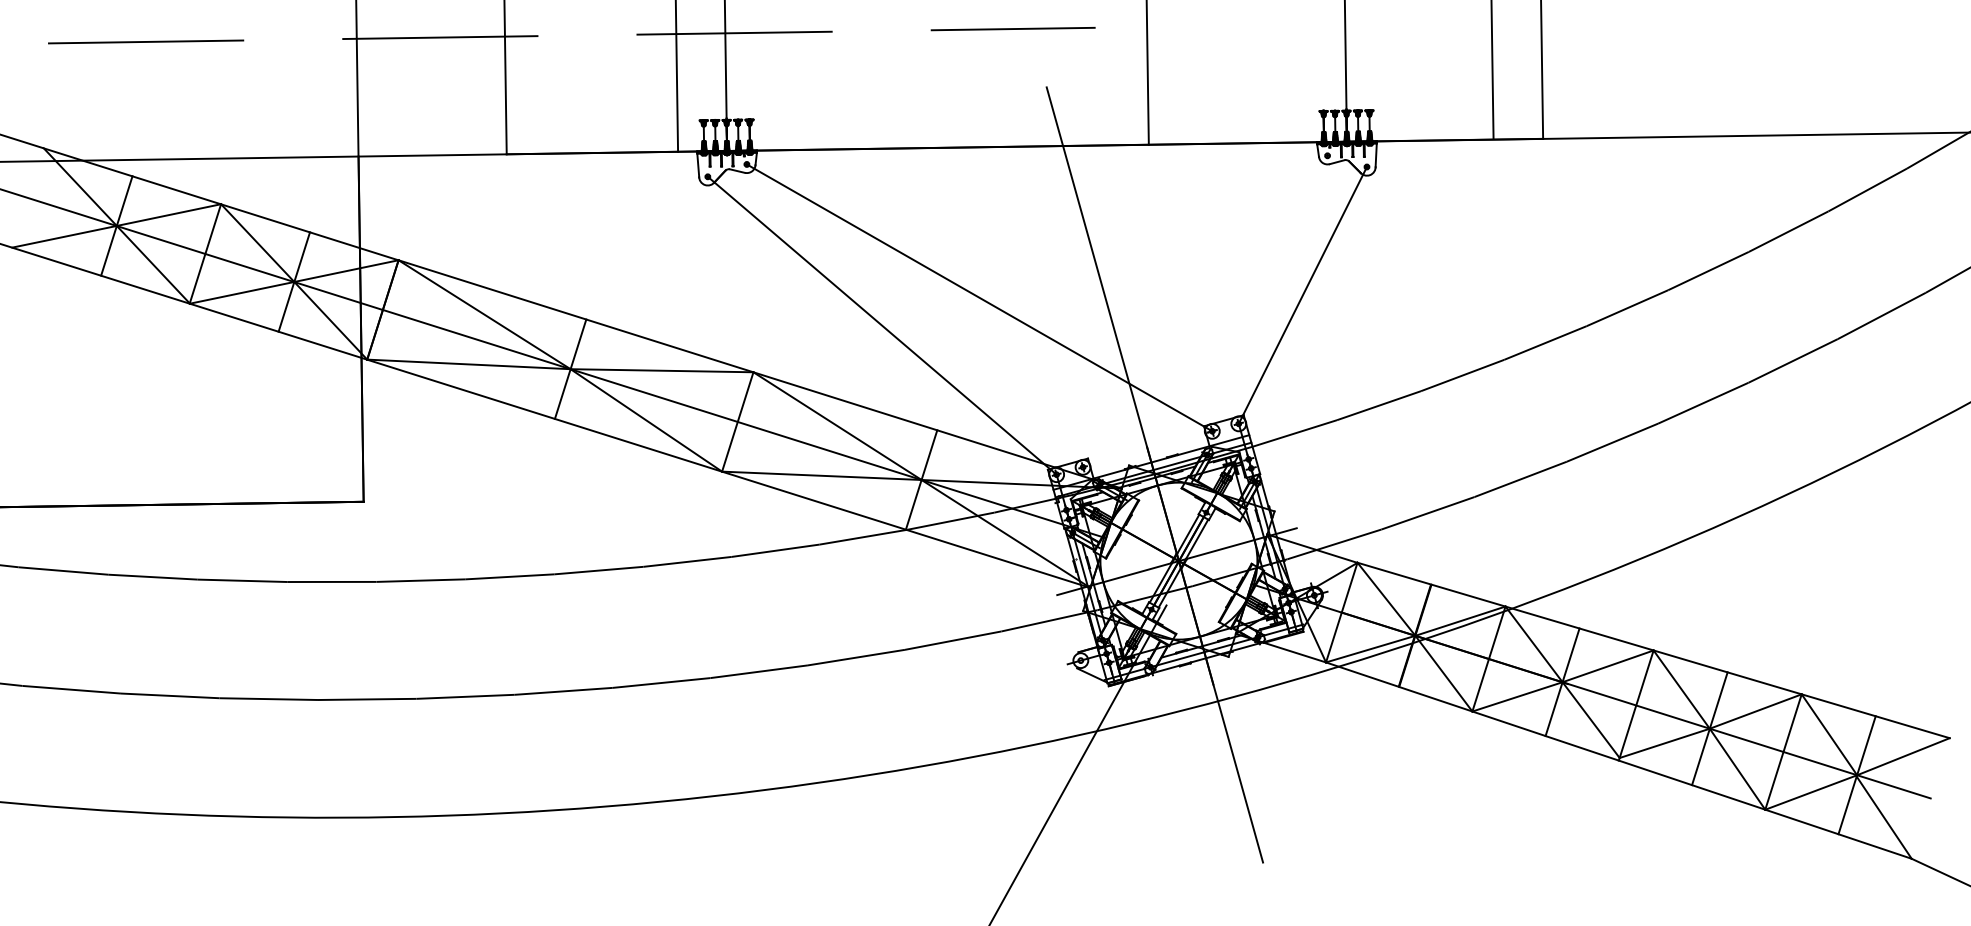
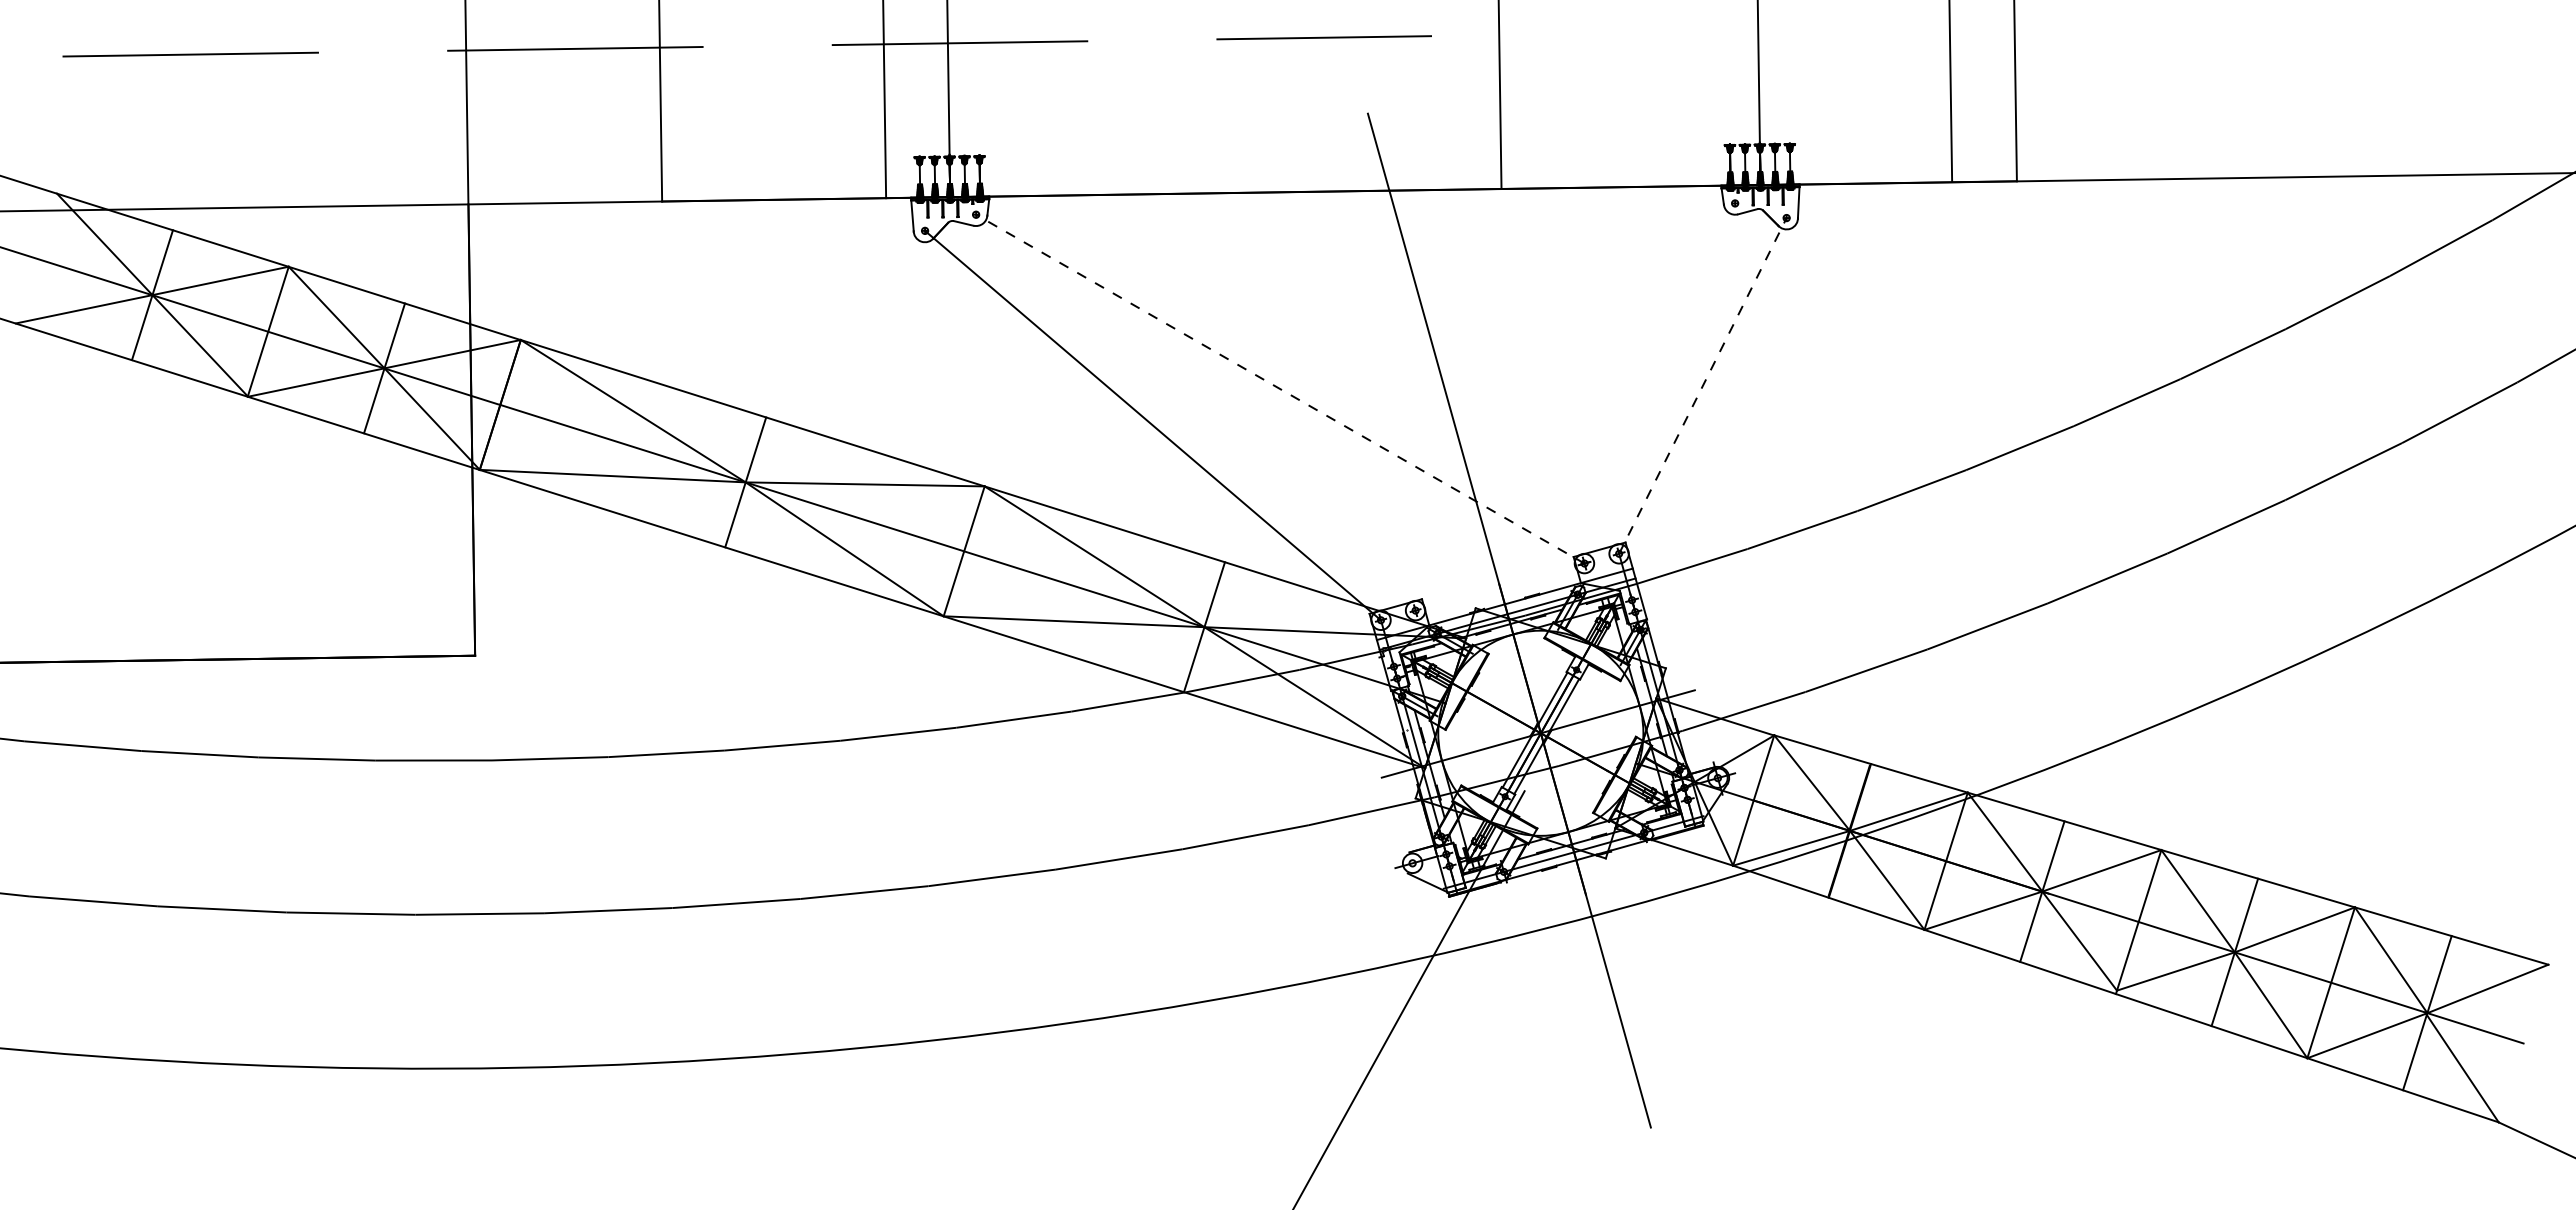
line: (1302, 295) -> (1702, 385), solid -> dashed
line: (979, 298) -> (1280, 389), solid -> dashed

